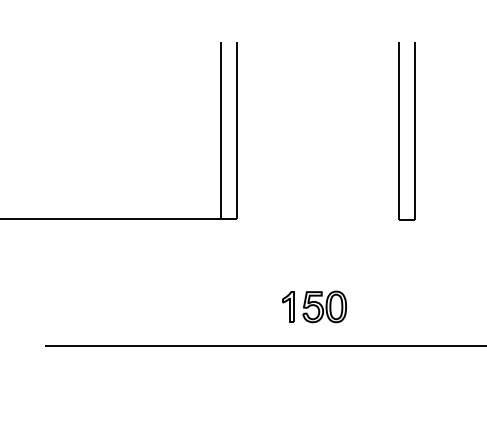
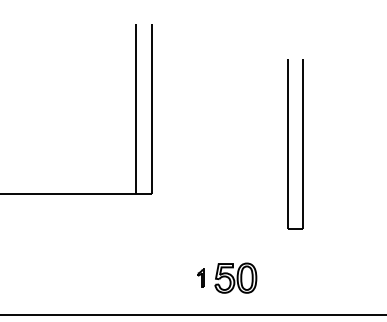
part: (399, 131) -> (288, 144), moved
part: (288, 306) -> (201, 277), size x0.6

